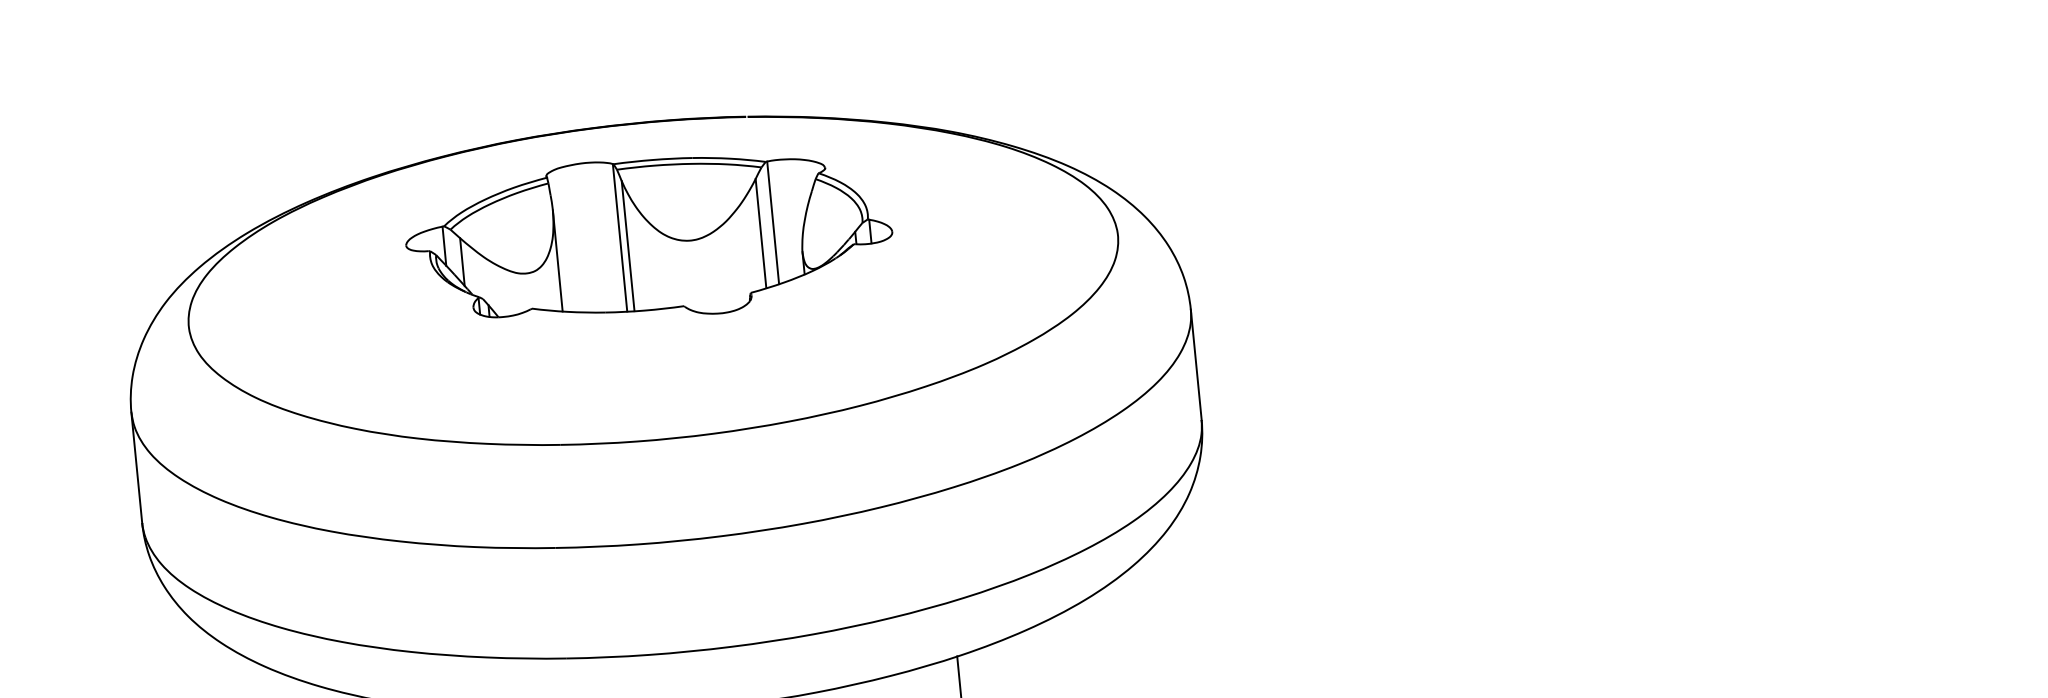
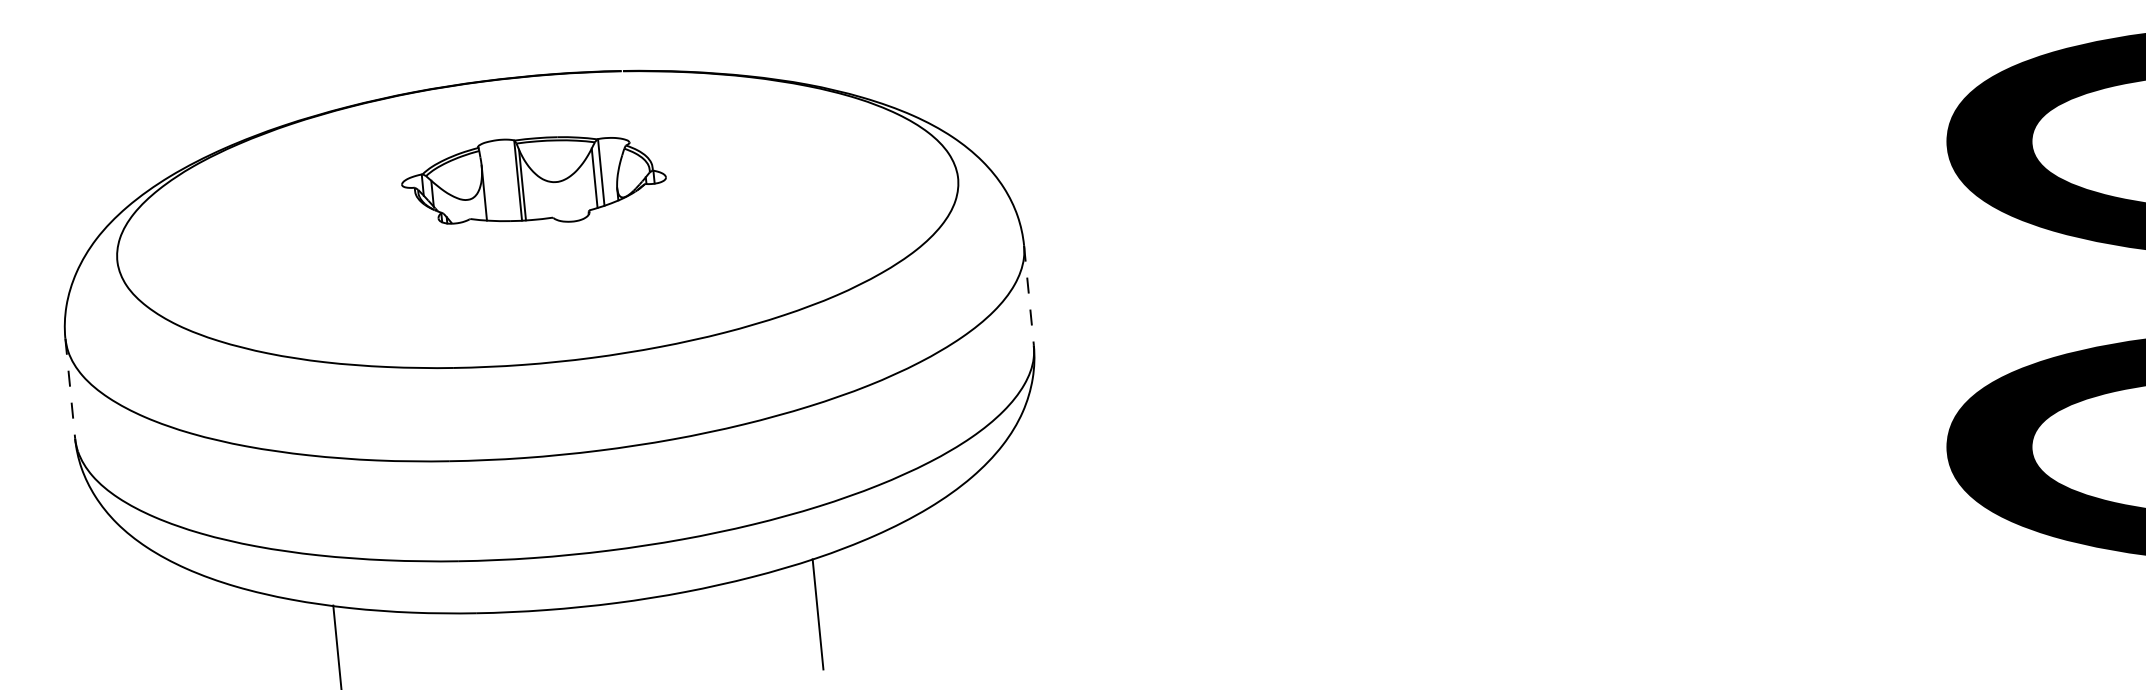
part: (648, 237) -> (533, 180), size x0.6
line: (1196, 365) -> (1029, 296), solid -> dashed
line: (137, 468) -> (70, 389), solid -> dashed

